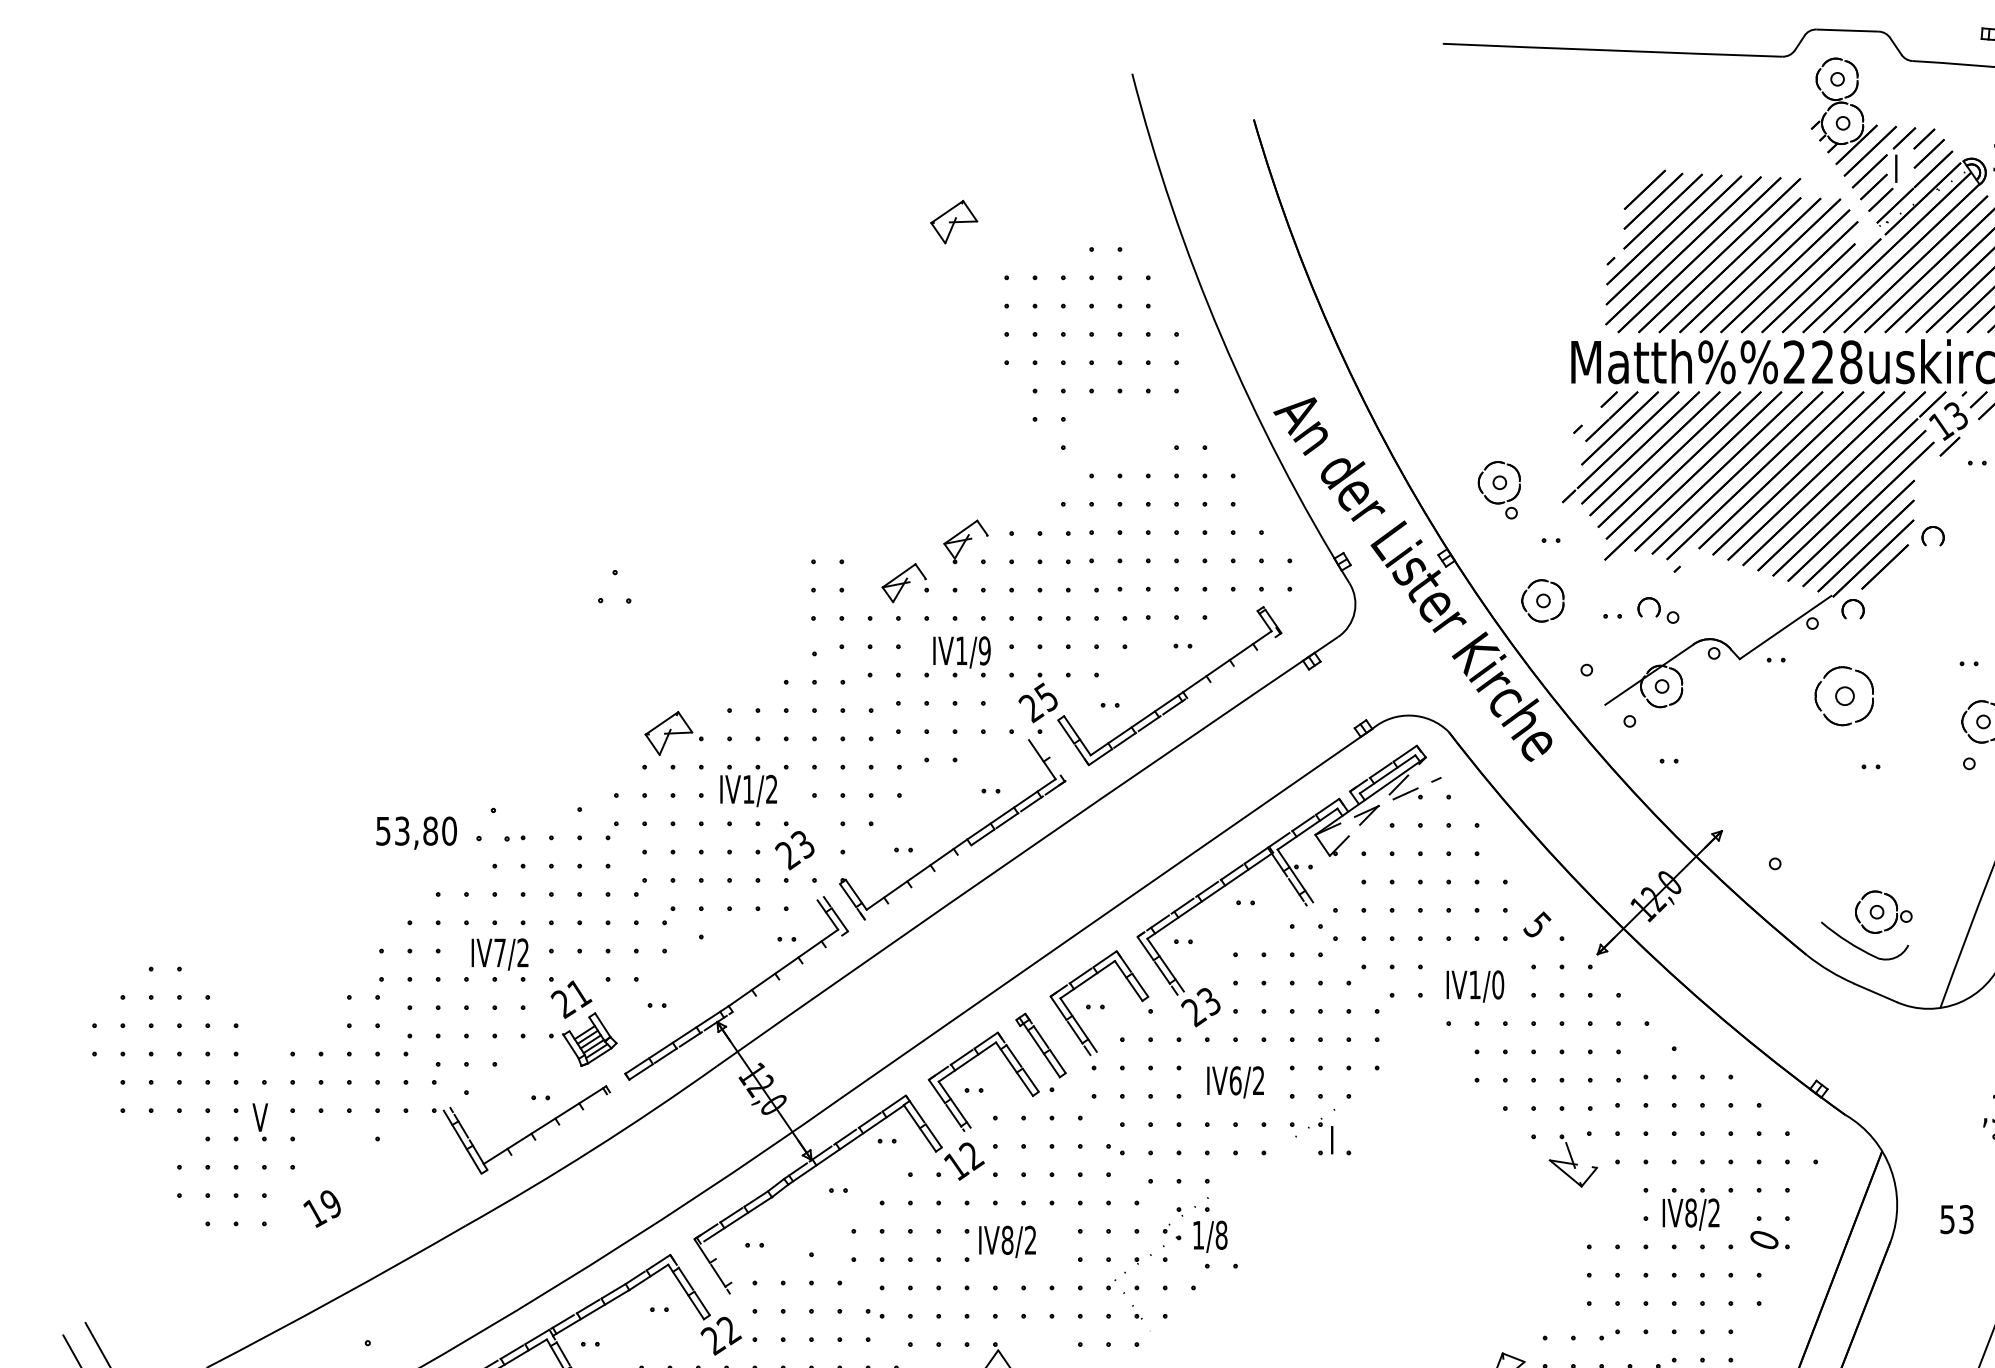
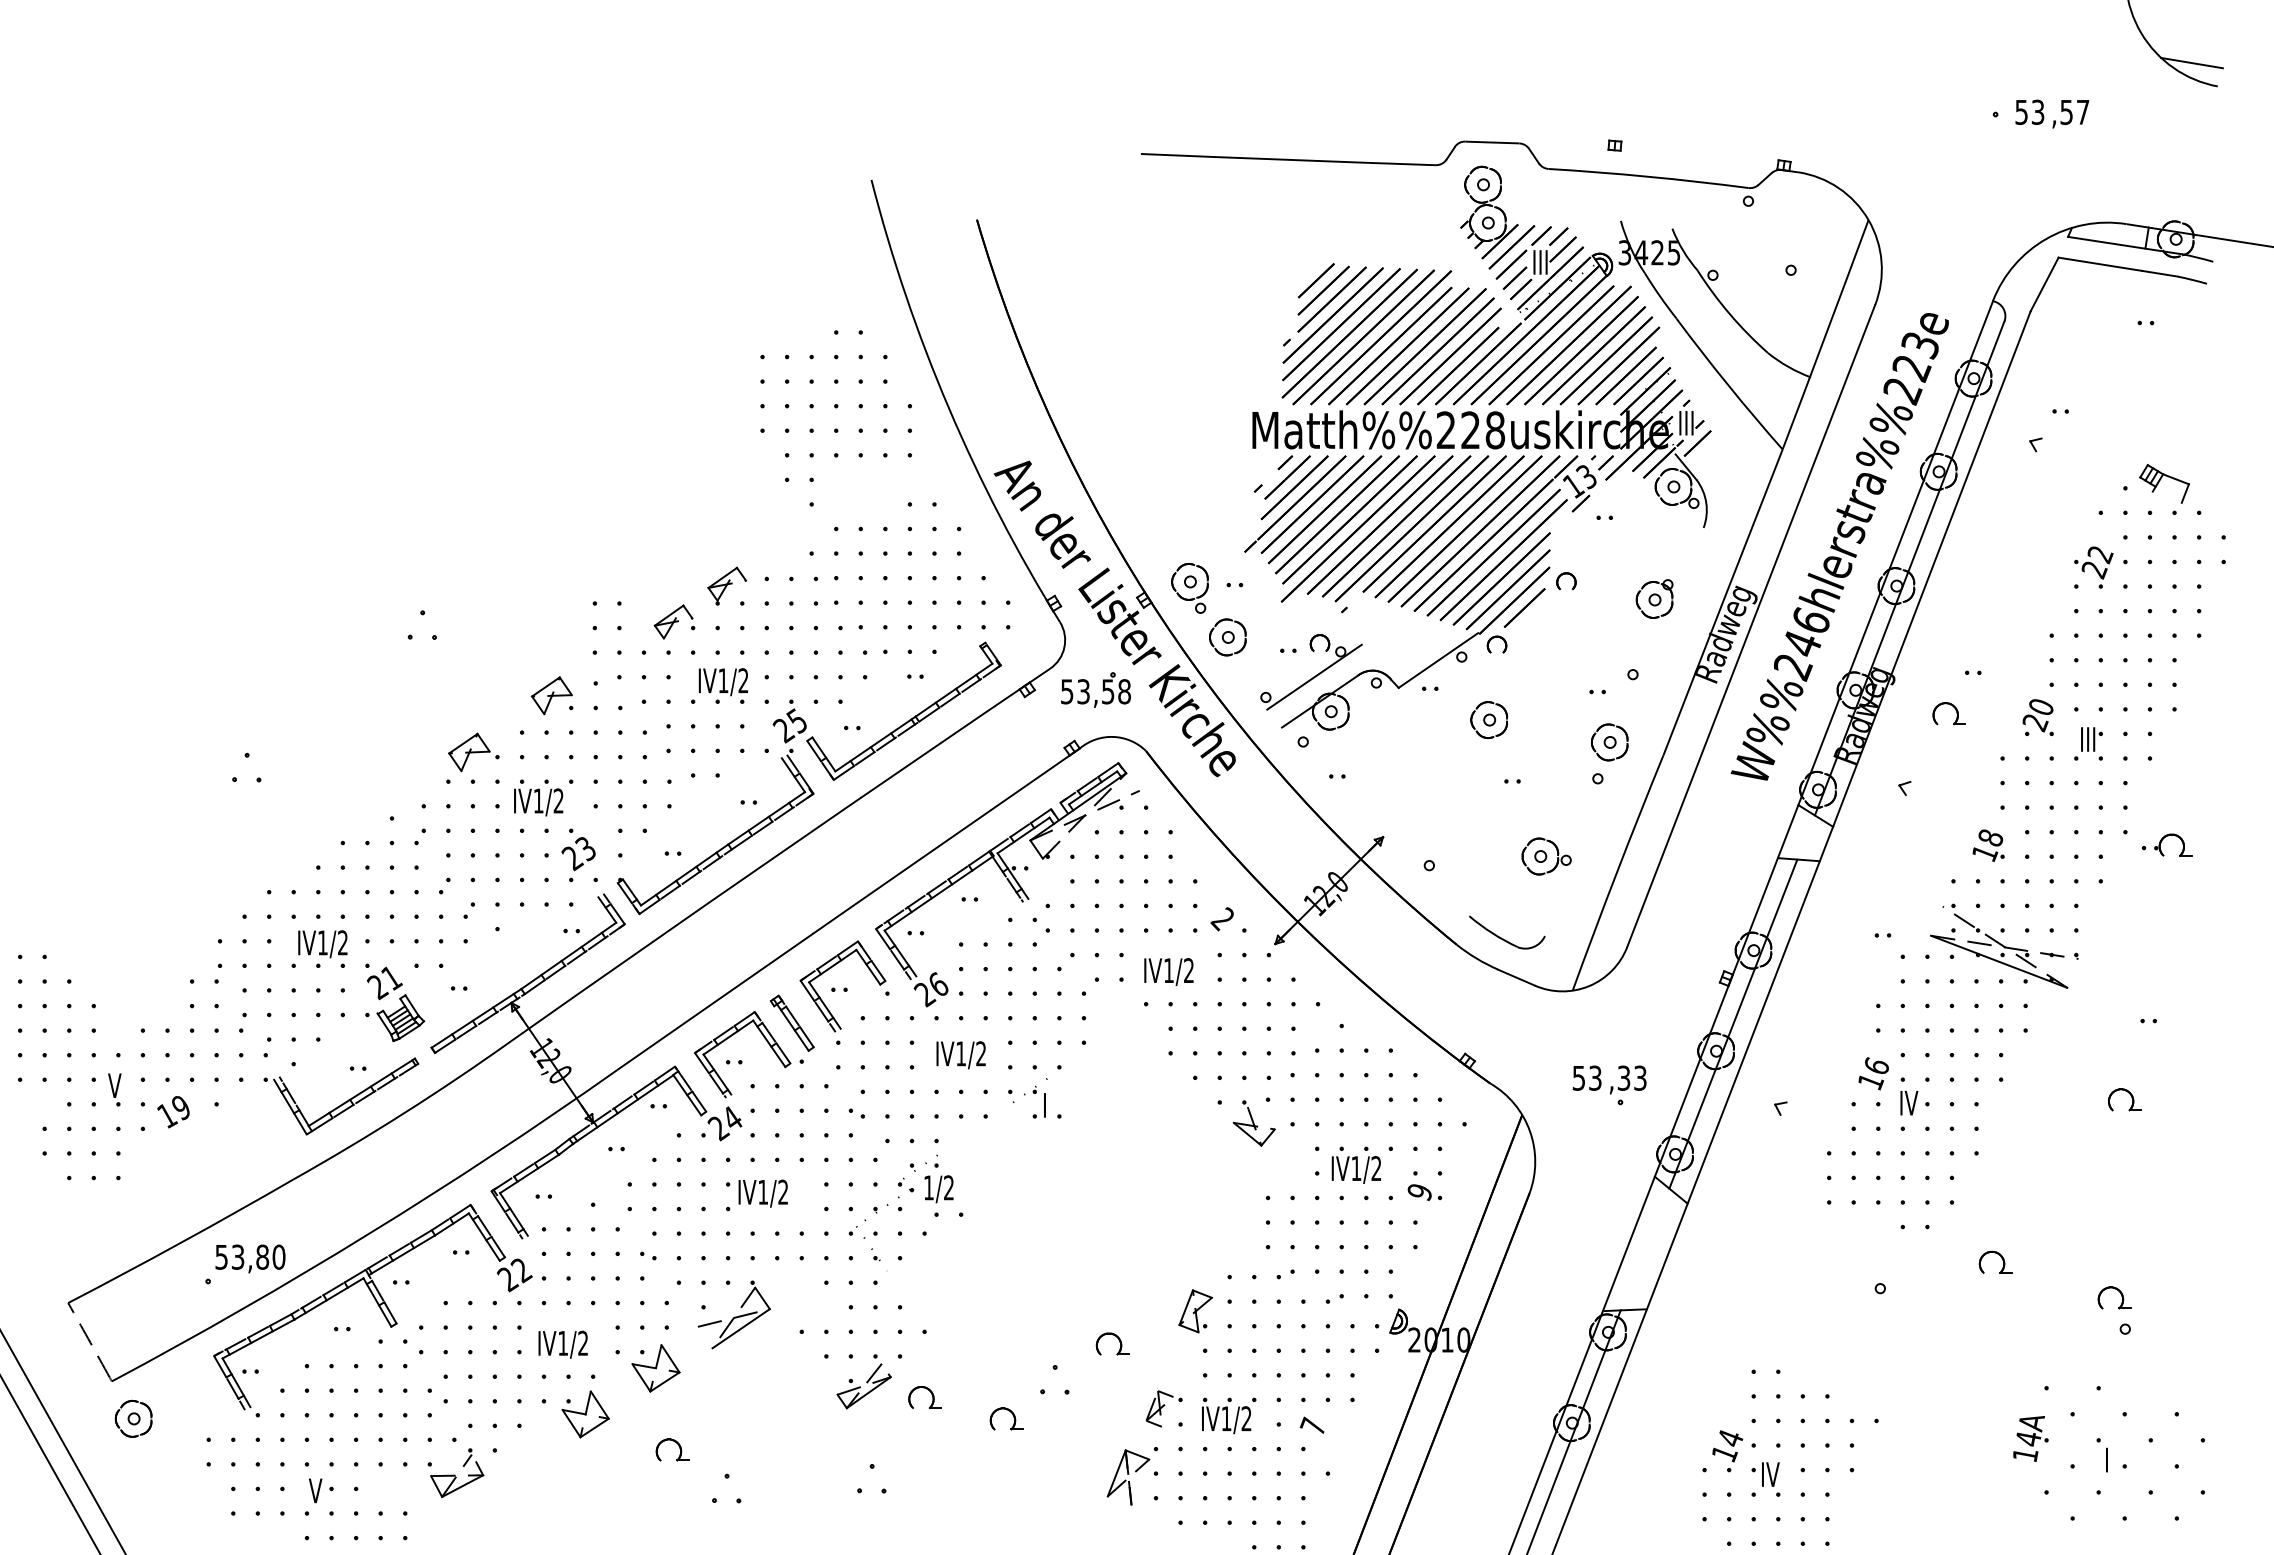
text: (1906, 168) -> (1543, 262), I -> III
part: (953, 221) -> (551, 695), moved
part: (1498, 490) -> (1189, 588), moved
line: (1642, 645) -> (1314, 676), added
text: (984, 650) -> (743, 680), IV1/9 -> IV1/2
part: (1383, 657) -> (1089, 686), added
line: (1233, 665) -> (959, 693), added
part: (1843, 695) -> (1488, 719), size x0.71
line: (1049, 757) -> (799, 773), added
part: (492, 813) -> (246, 757), moved
text: (416, 832) -> (250, 1258), moved
line: (917, 882) -> (685, 881), added
part: (1883, 912) -> (1546, 856), moved
text: (1536, 925) -> (1222, 919), 5 -> 2
text: (499, 952) -> (322, 942), IV7/2 -> IV1/2
line: (790, 972) -> (574, 959), added
text: (1497, 984) -> (1188, 970), IV1/0 -> IV1/2
text: (1208, 1000) -> (937, 984), 23 -> 26
text: (1236, 1080) -> (961, 1053), IV6/2 -> IV1/2
line: (548, 1131) -> (364, 1097), added
text: (964, 1161) -> (725, 1123), 12 -> 24
text: (322, 1209) -> (173, 1112), moved
text: (1691, 1212) -> (1356, 1168), IV8/2 -> IV1/2
text: (1956, 1218) -> (1586, 1077), moved
text: (1222, 1234) -> (949, 1187), 1/8 -> 1/2
text: (1007, 1239) -> (763, 1191), IV8/2 -> IV1/2
text: (1763, 1240) -> (1419, 1192), 0 -> 9
line: (719, 1265) -> (513, 1214), added

